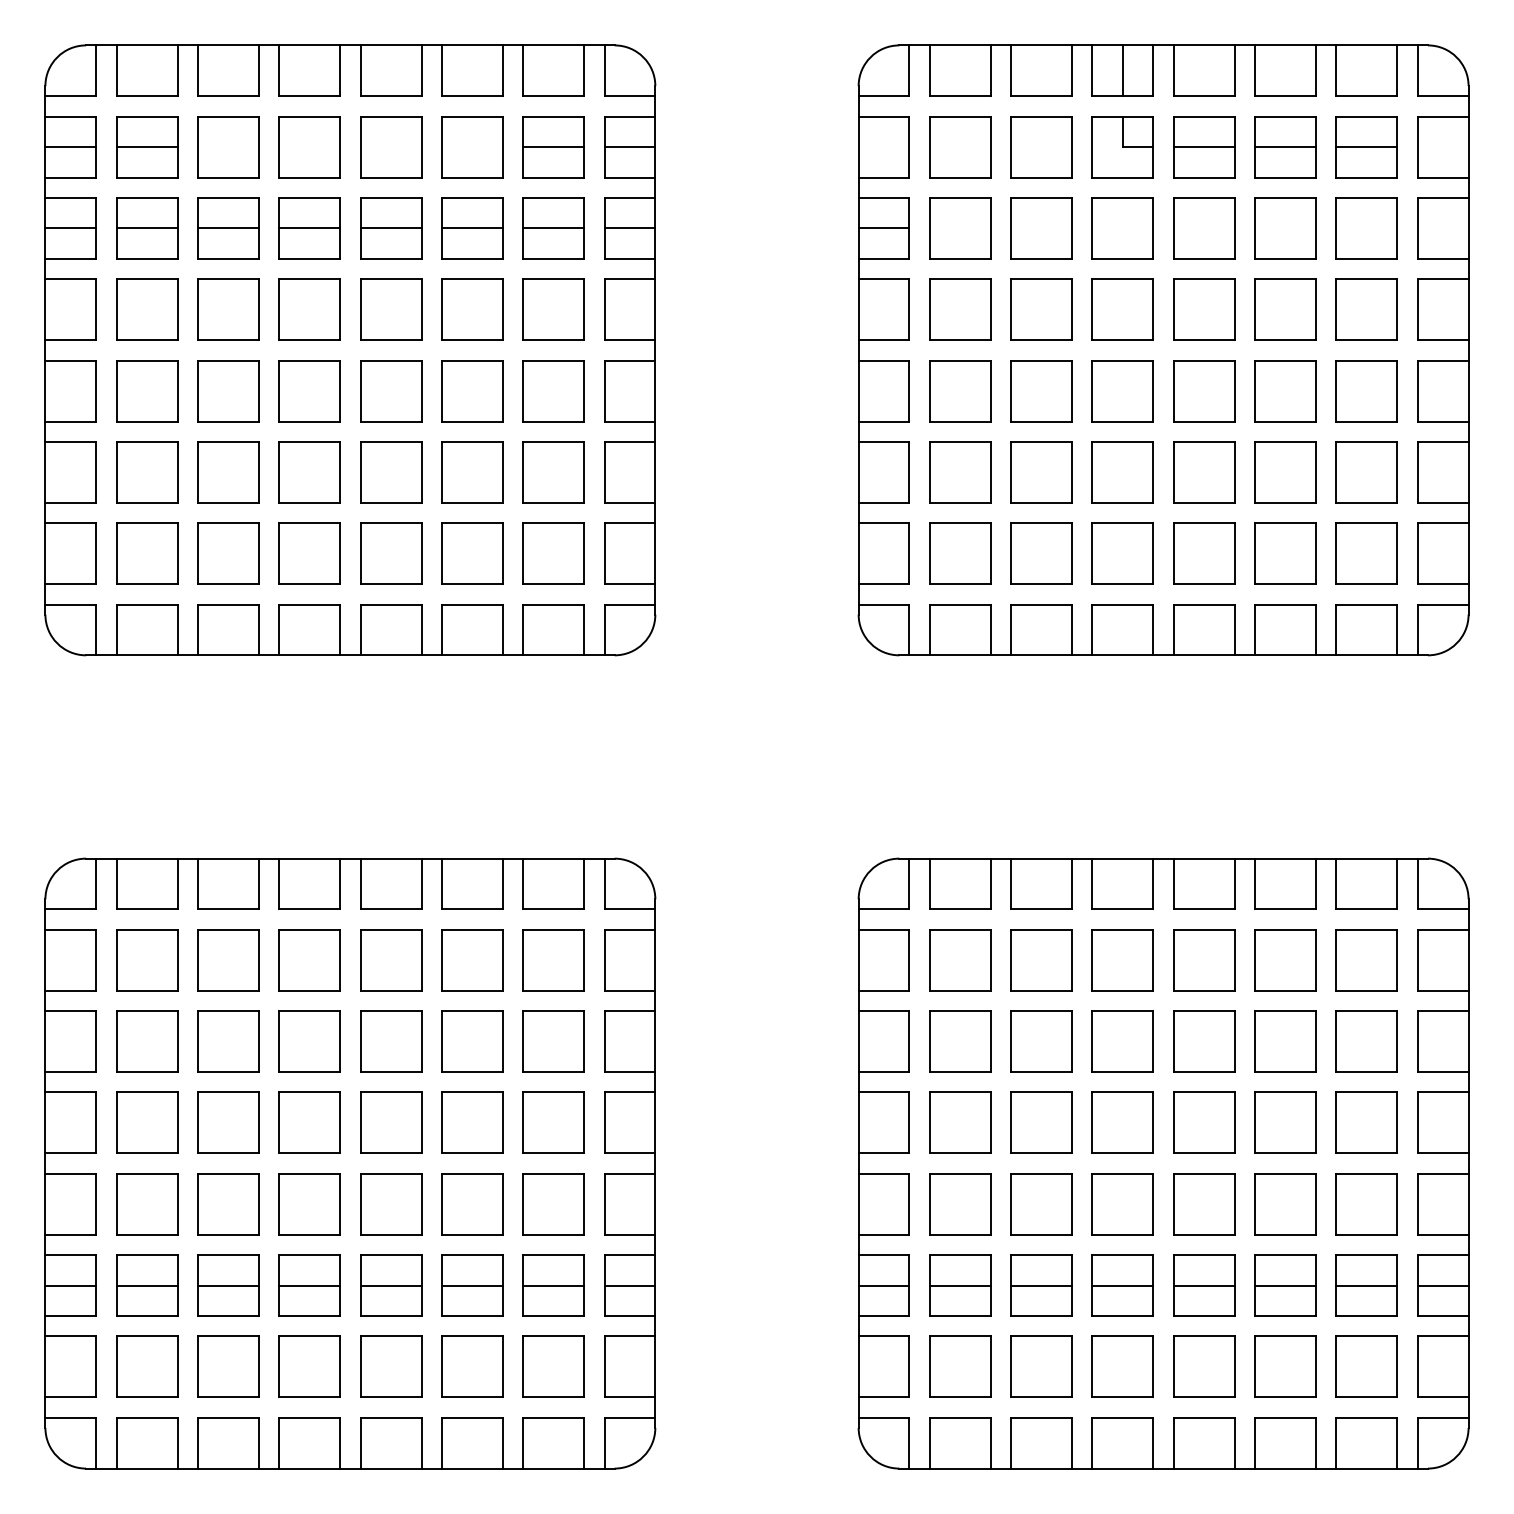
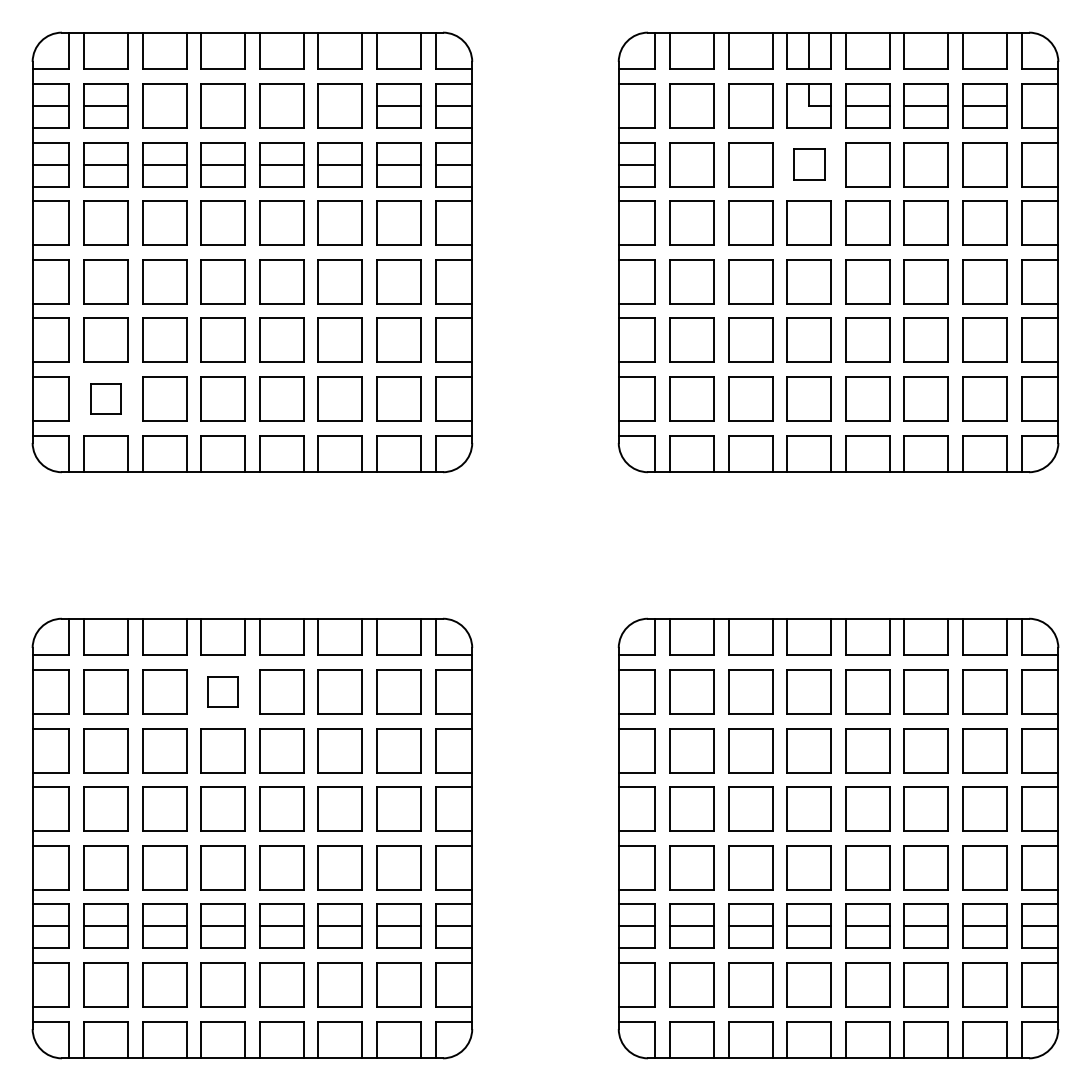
part: (1122, 228) -> (808, 164), size x0.7
part: (147, 553) -> (106, 398), size x0.7
part: (309, 960) -> (222, 692), size x0.7

